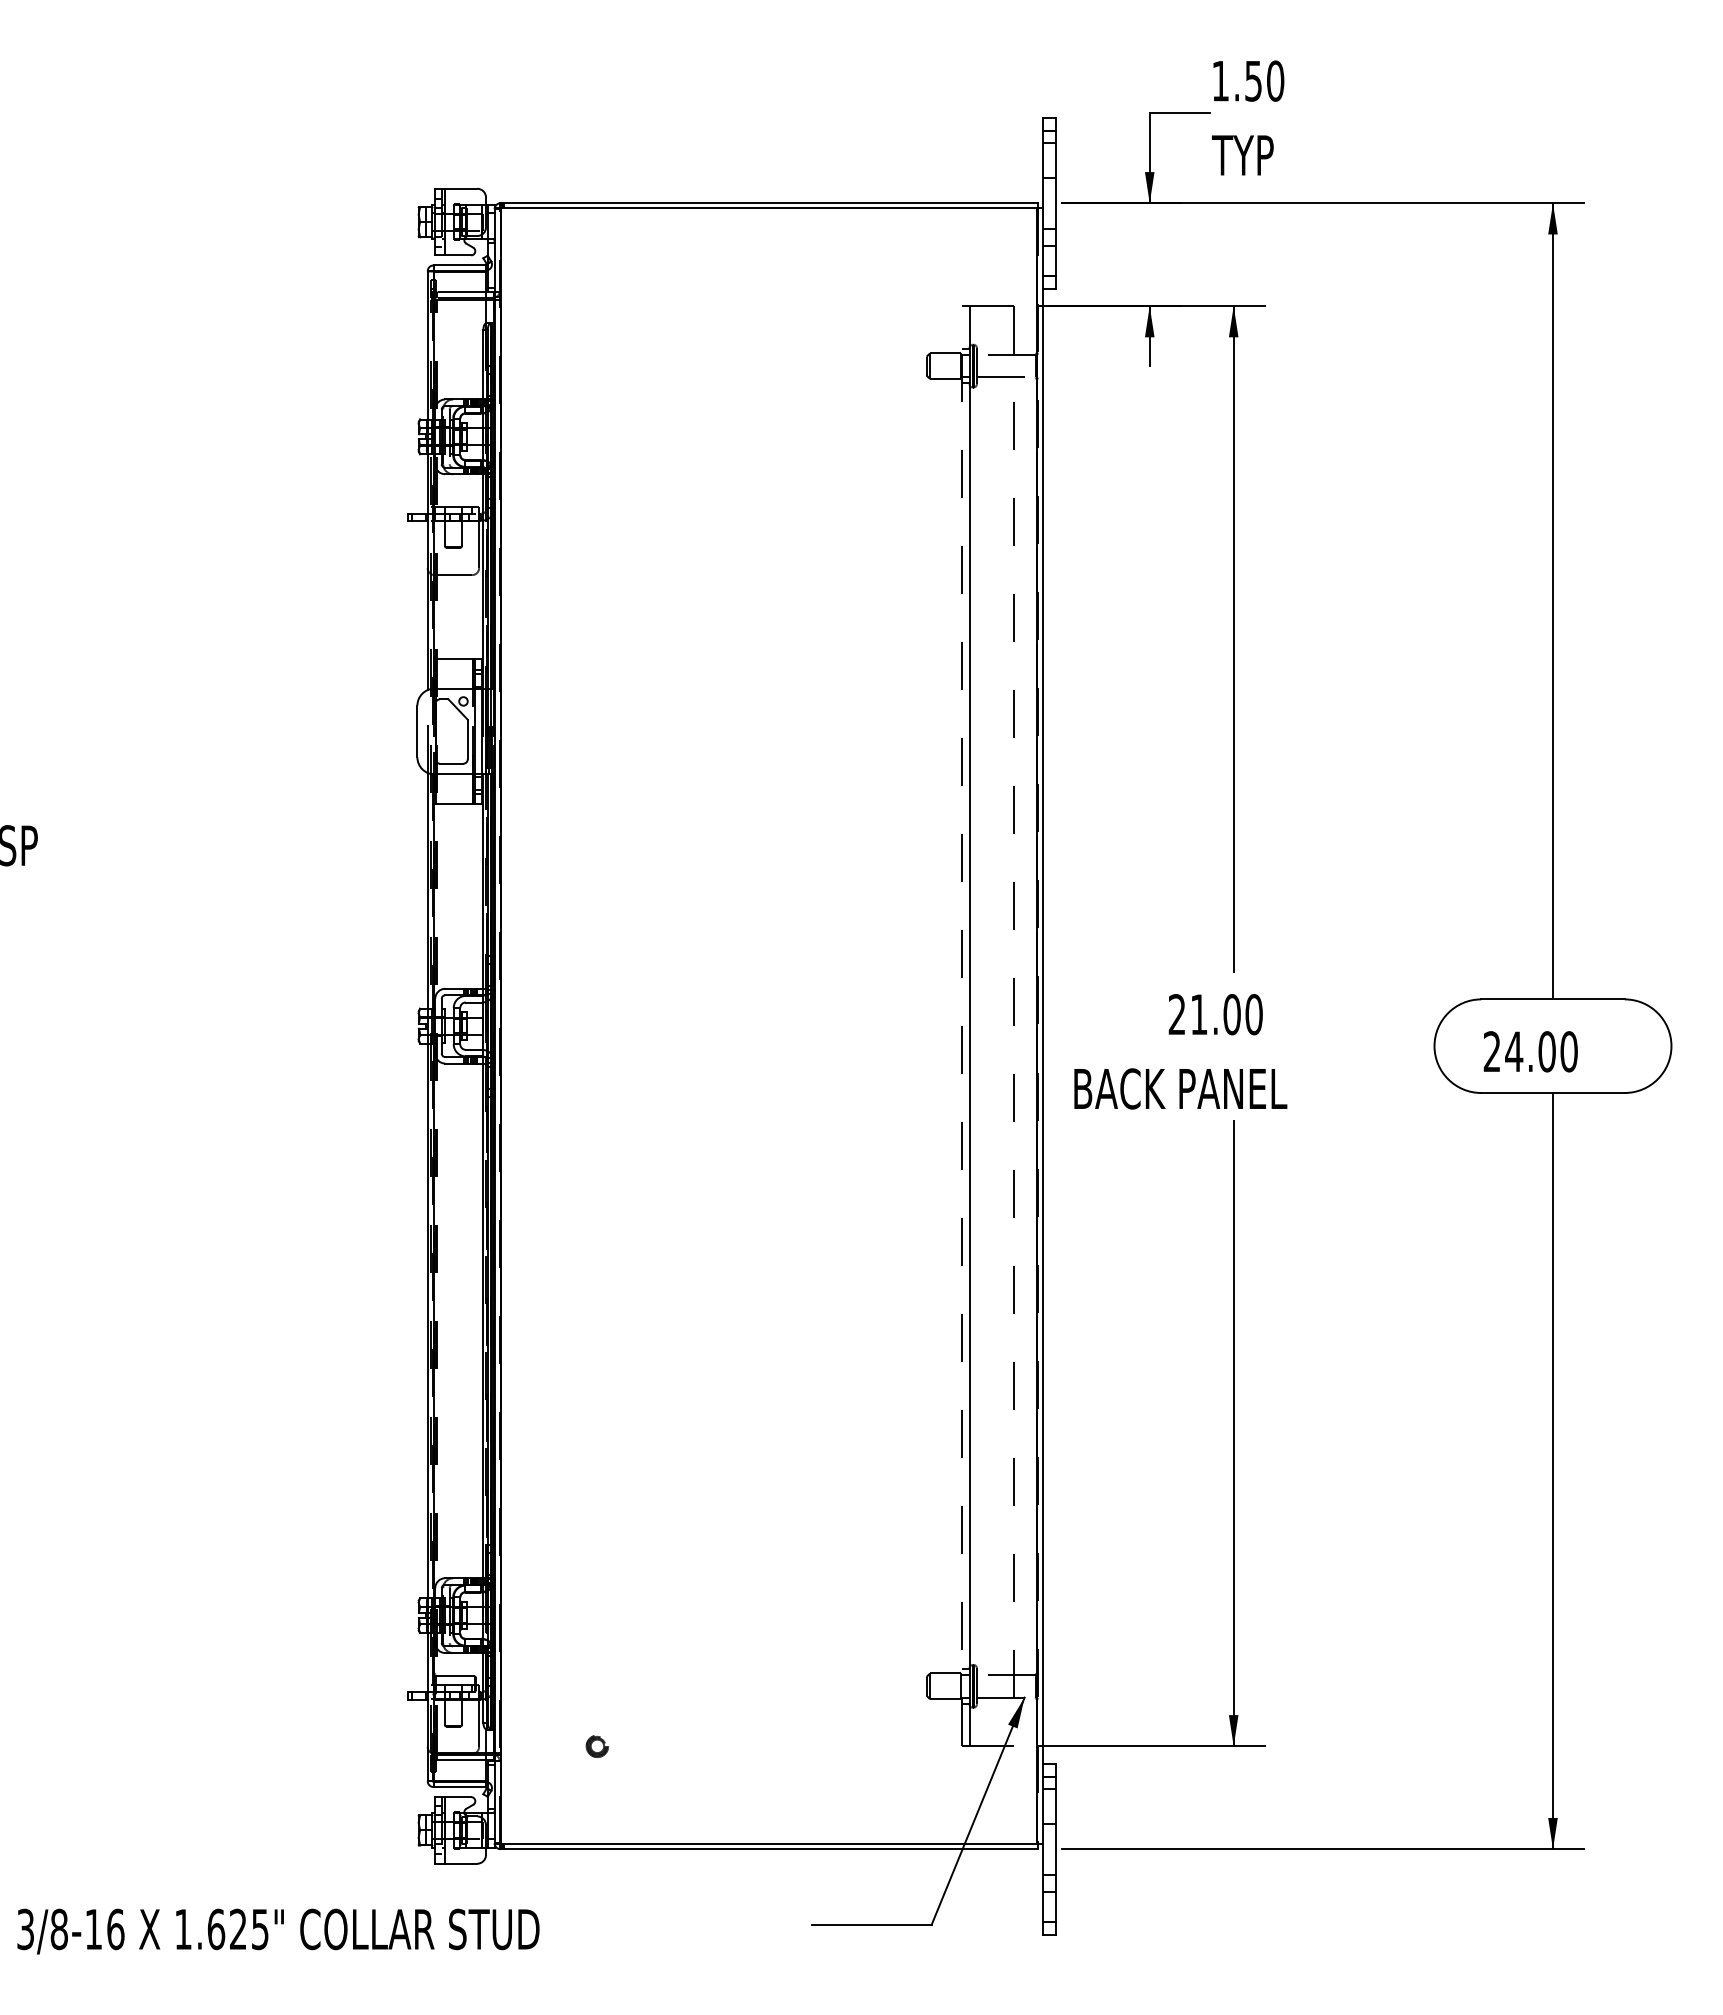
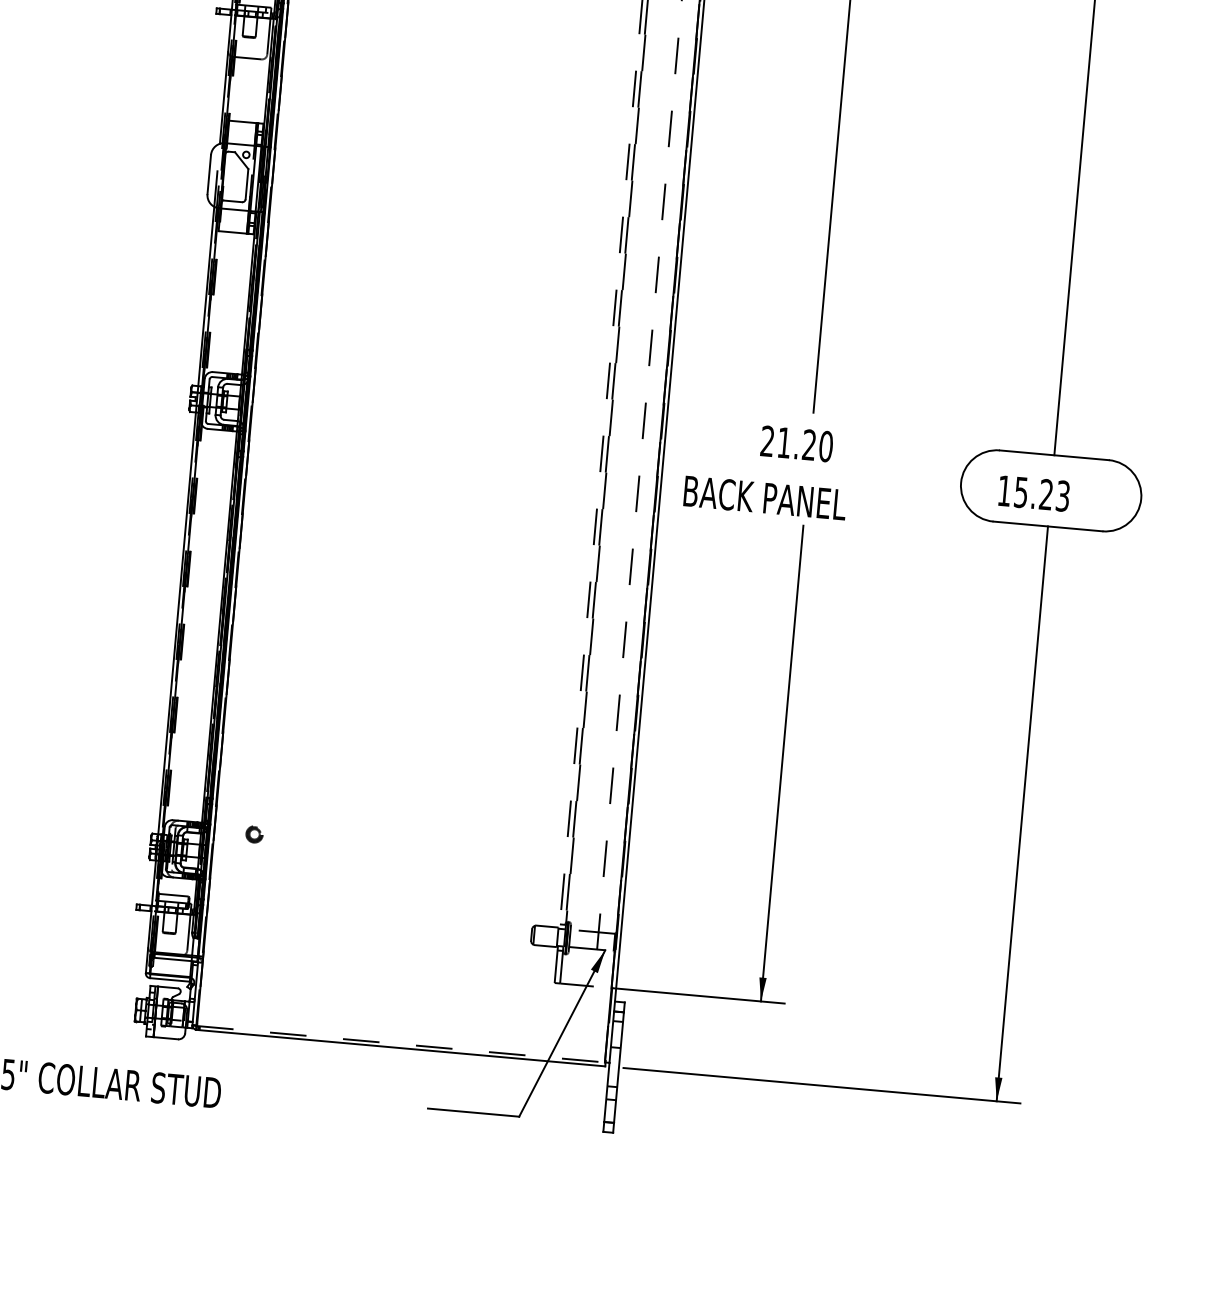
text: (1231, 1014) -> (808, 444), 21.00 -> 21.20
text: (1530, 1051) -> (1033, 493), 24.00 -> 15.23
part: (596, 1746) -> (253, 834), moved
line: (769, 1844) -> (401, 1044), solid -> dashed

